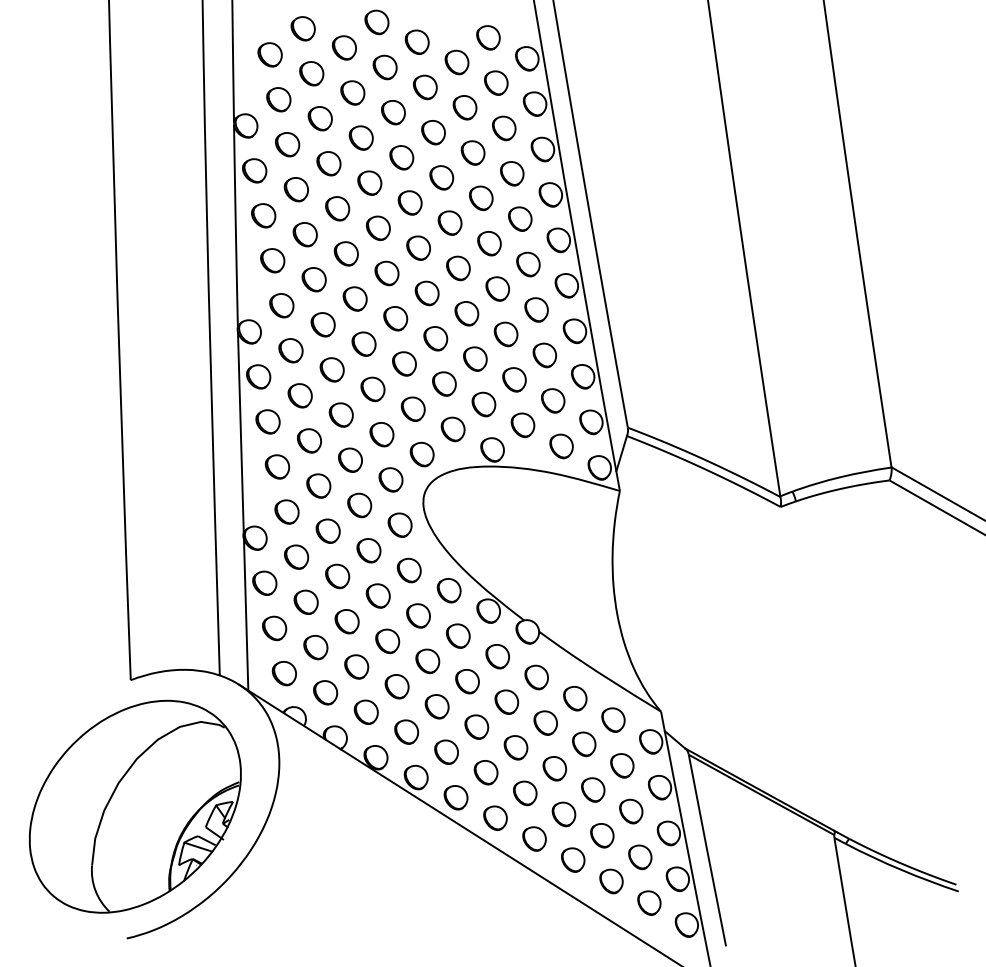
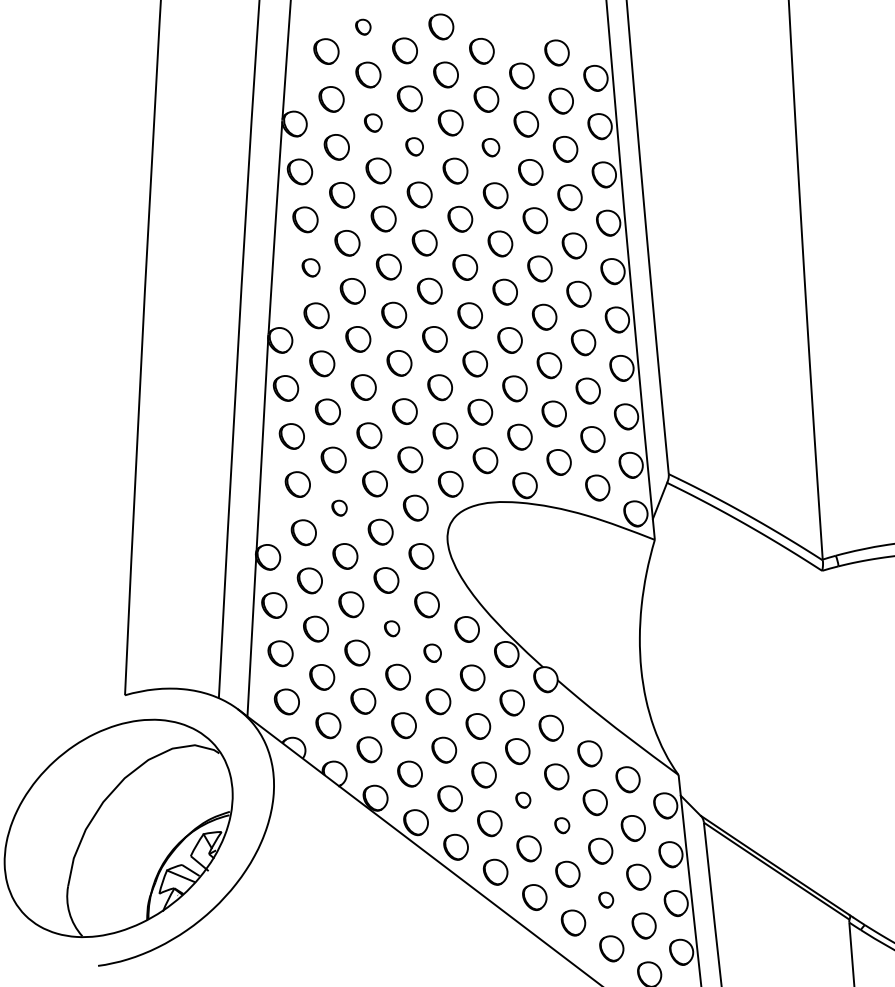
part: (302, 28) -> (362, 26), size x0.6
part: (319, 118) -> (372, 122), size x0.7
part: (433, 132) -> (490, 147), size x0.7
part: (360, 137) -> (413, 146), size x0.7
part: (272, 260) -> (310, 267), size x0.7
part: (318, 485) -> (339, 507), size x0.6
part: (377, 595) -> (391, 628), size x0.6
part: (418, 615) -> (432, 652), size x0.7
part: (515, 747) -> (522, 799), size x0.6
part: (554, 768) -> (561, 825), size x0.6
part: (602, 835) -> (606, 899), size x0.6

